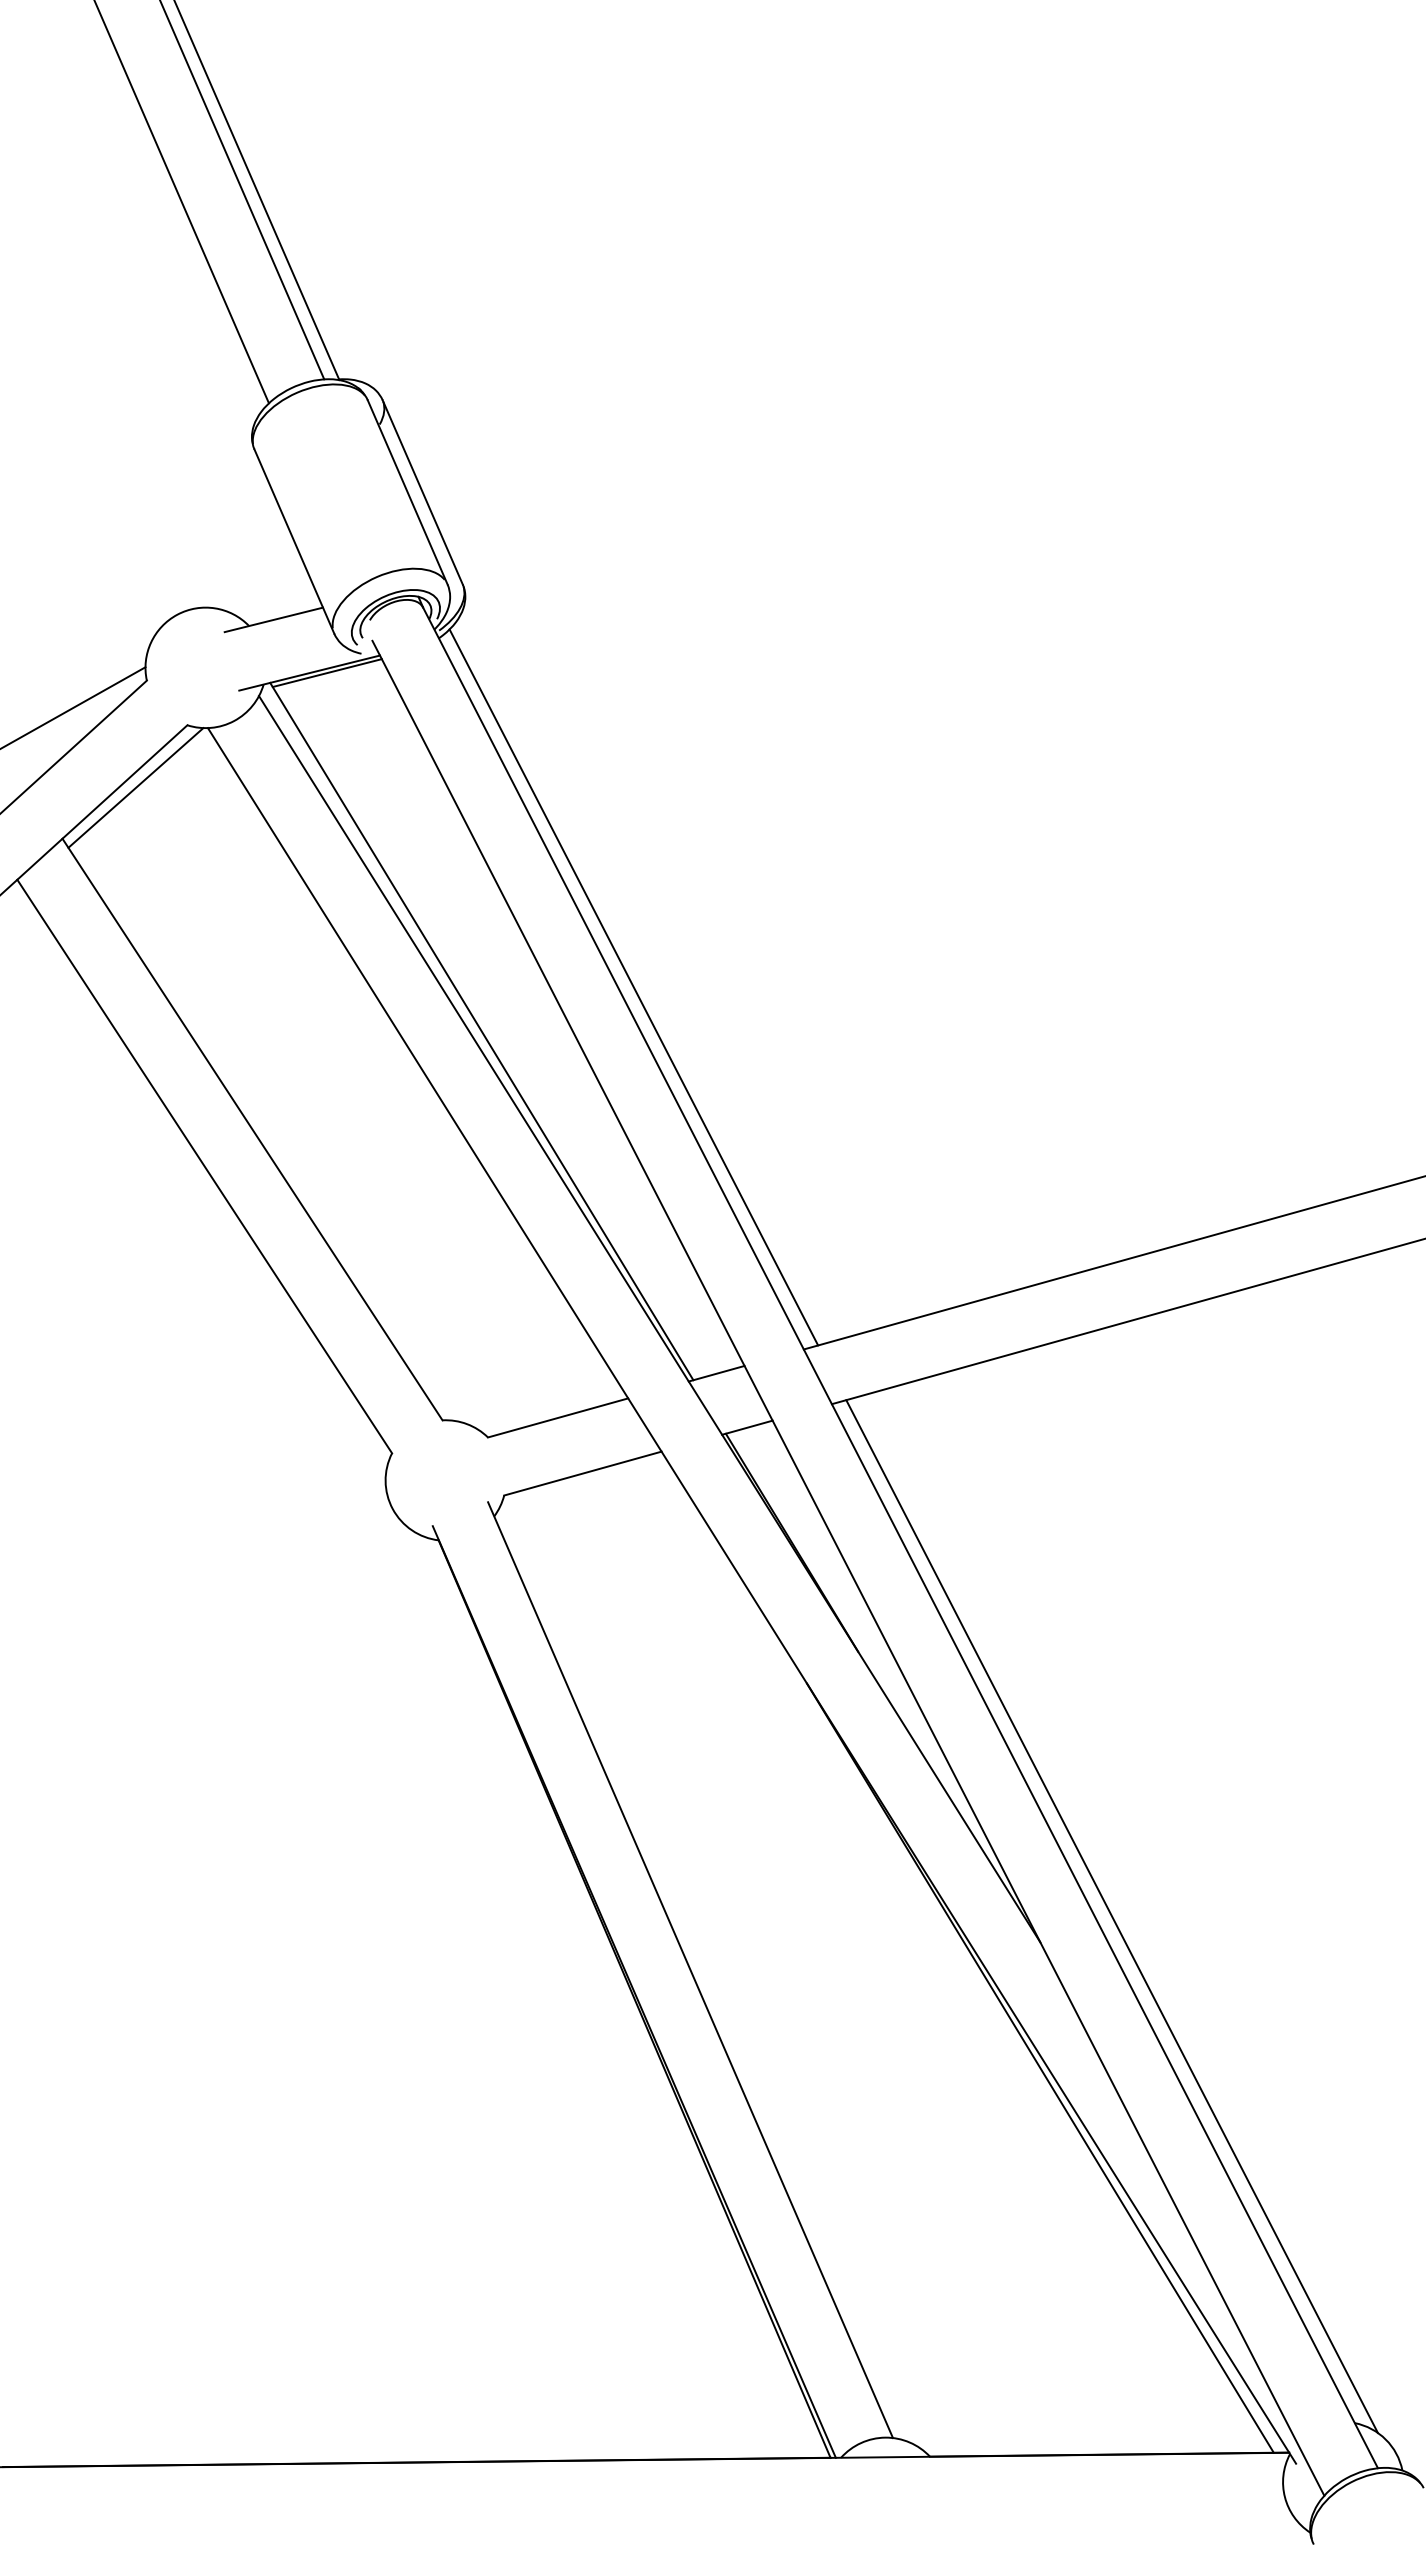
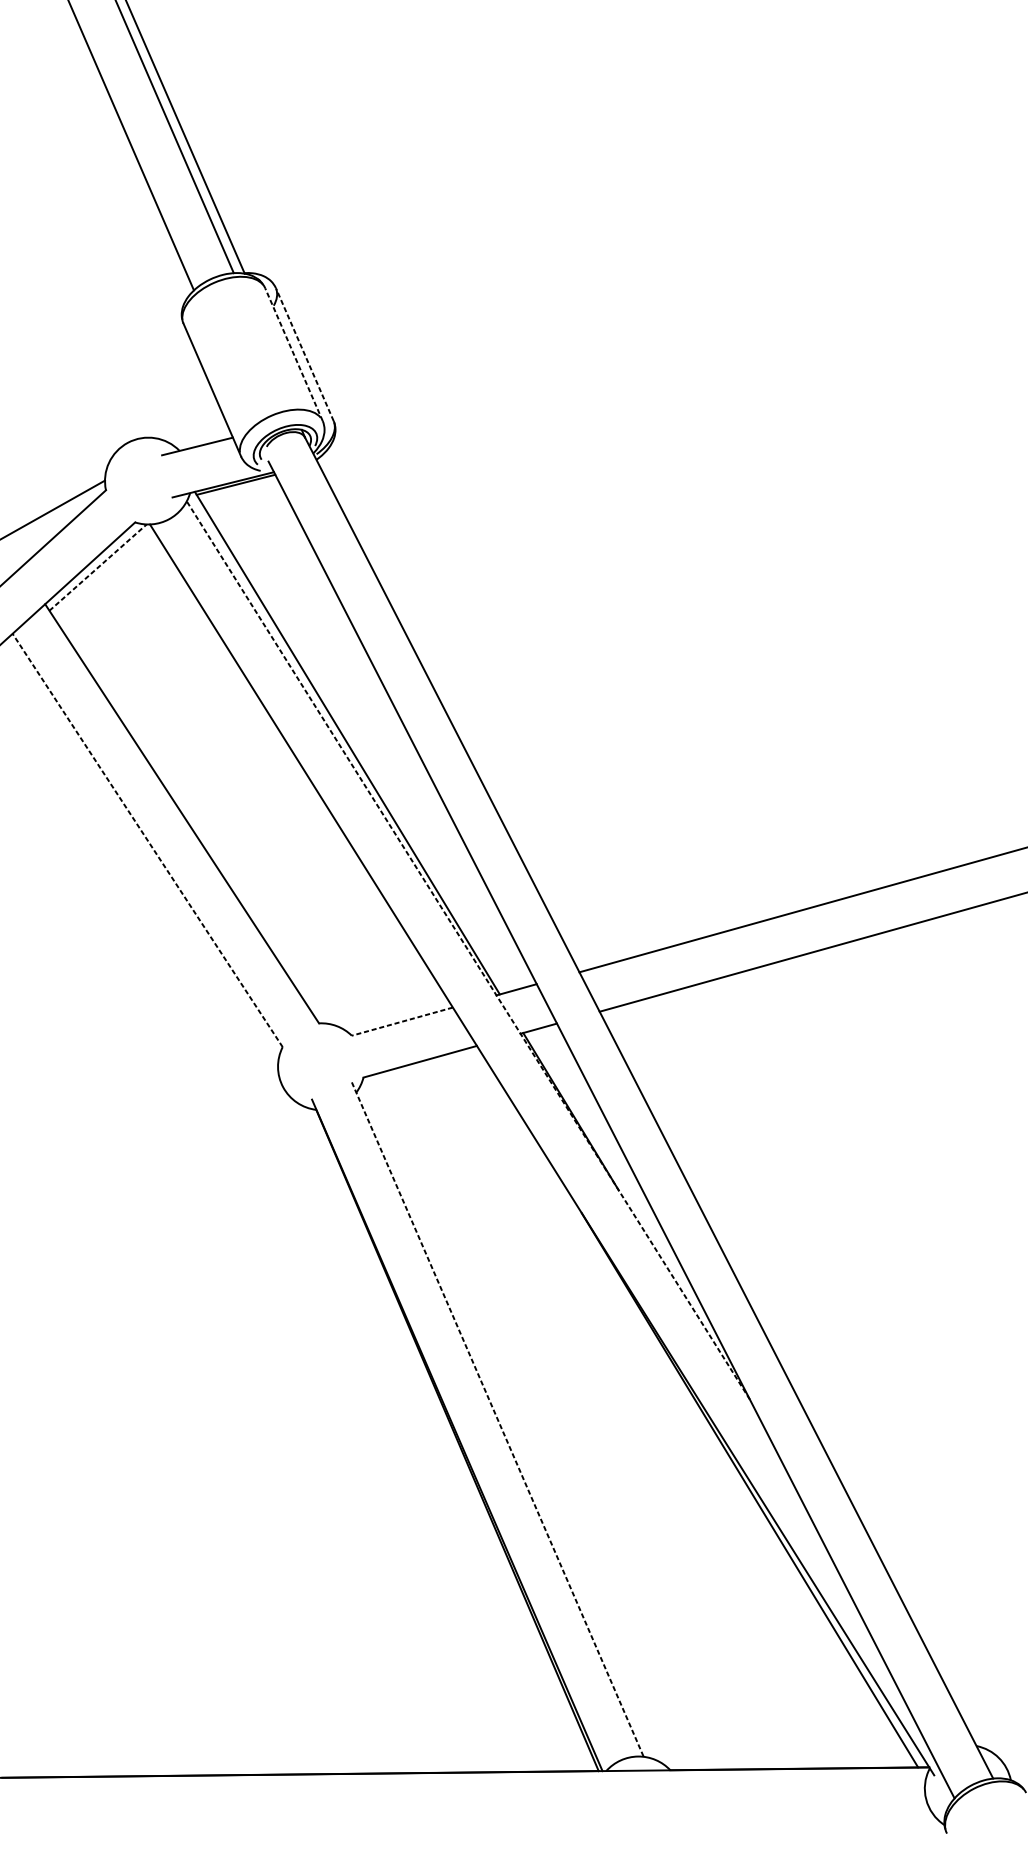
line: (422, 491) -> (304, 353), solid -> dashed
line: (407, 492) -> (293, 354), solid -> dashed
line: (136, 787) -> (98, 567), solid -> dashed
line: (633, 987) -> (456, 711), removed
line: (204, 1166) -> (147, 840), solid -> dashed
line: (649, 1318) -> (468, 949), solid -> dashed
line: (558, 1417) -> (402, 1021), solid -> dashed
line: (1111, 1916) -> (801, 1380), removed
line: (690, 1970) -> (497, 1419), solid -> dashed

